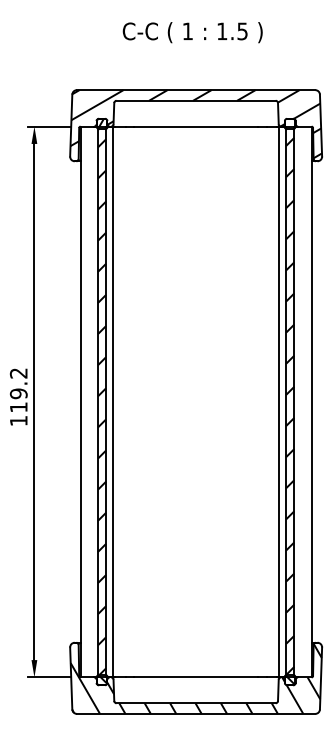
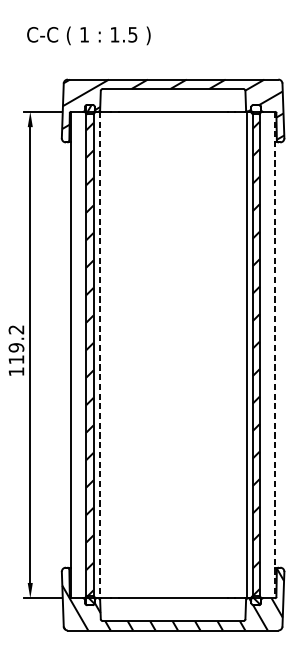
text: (192, 32) -> (88, 35), moved
line: (112, 402) -> (99, 355), solid -> dashed
line: (311, 402) -> (275, 355), solid -> dashed

